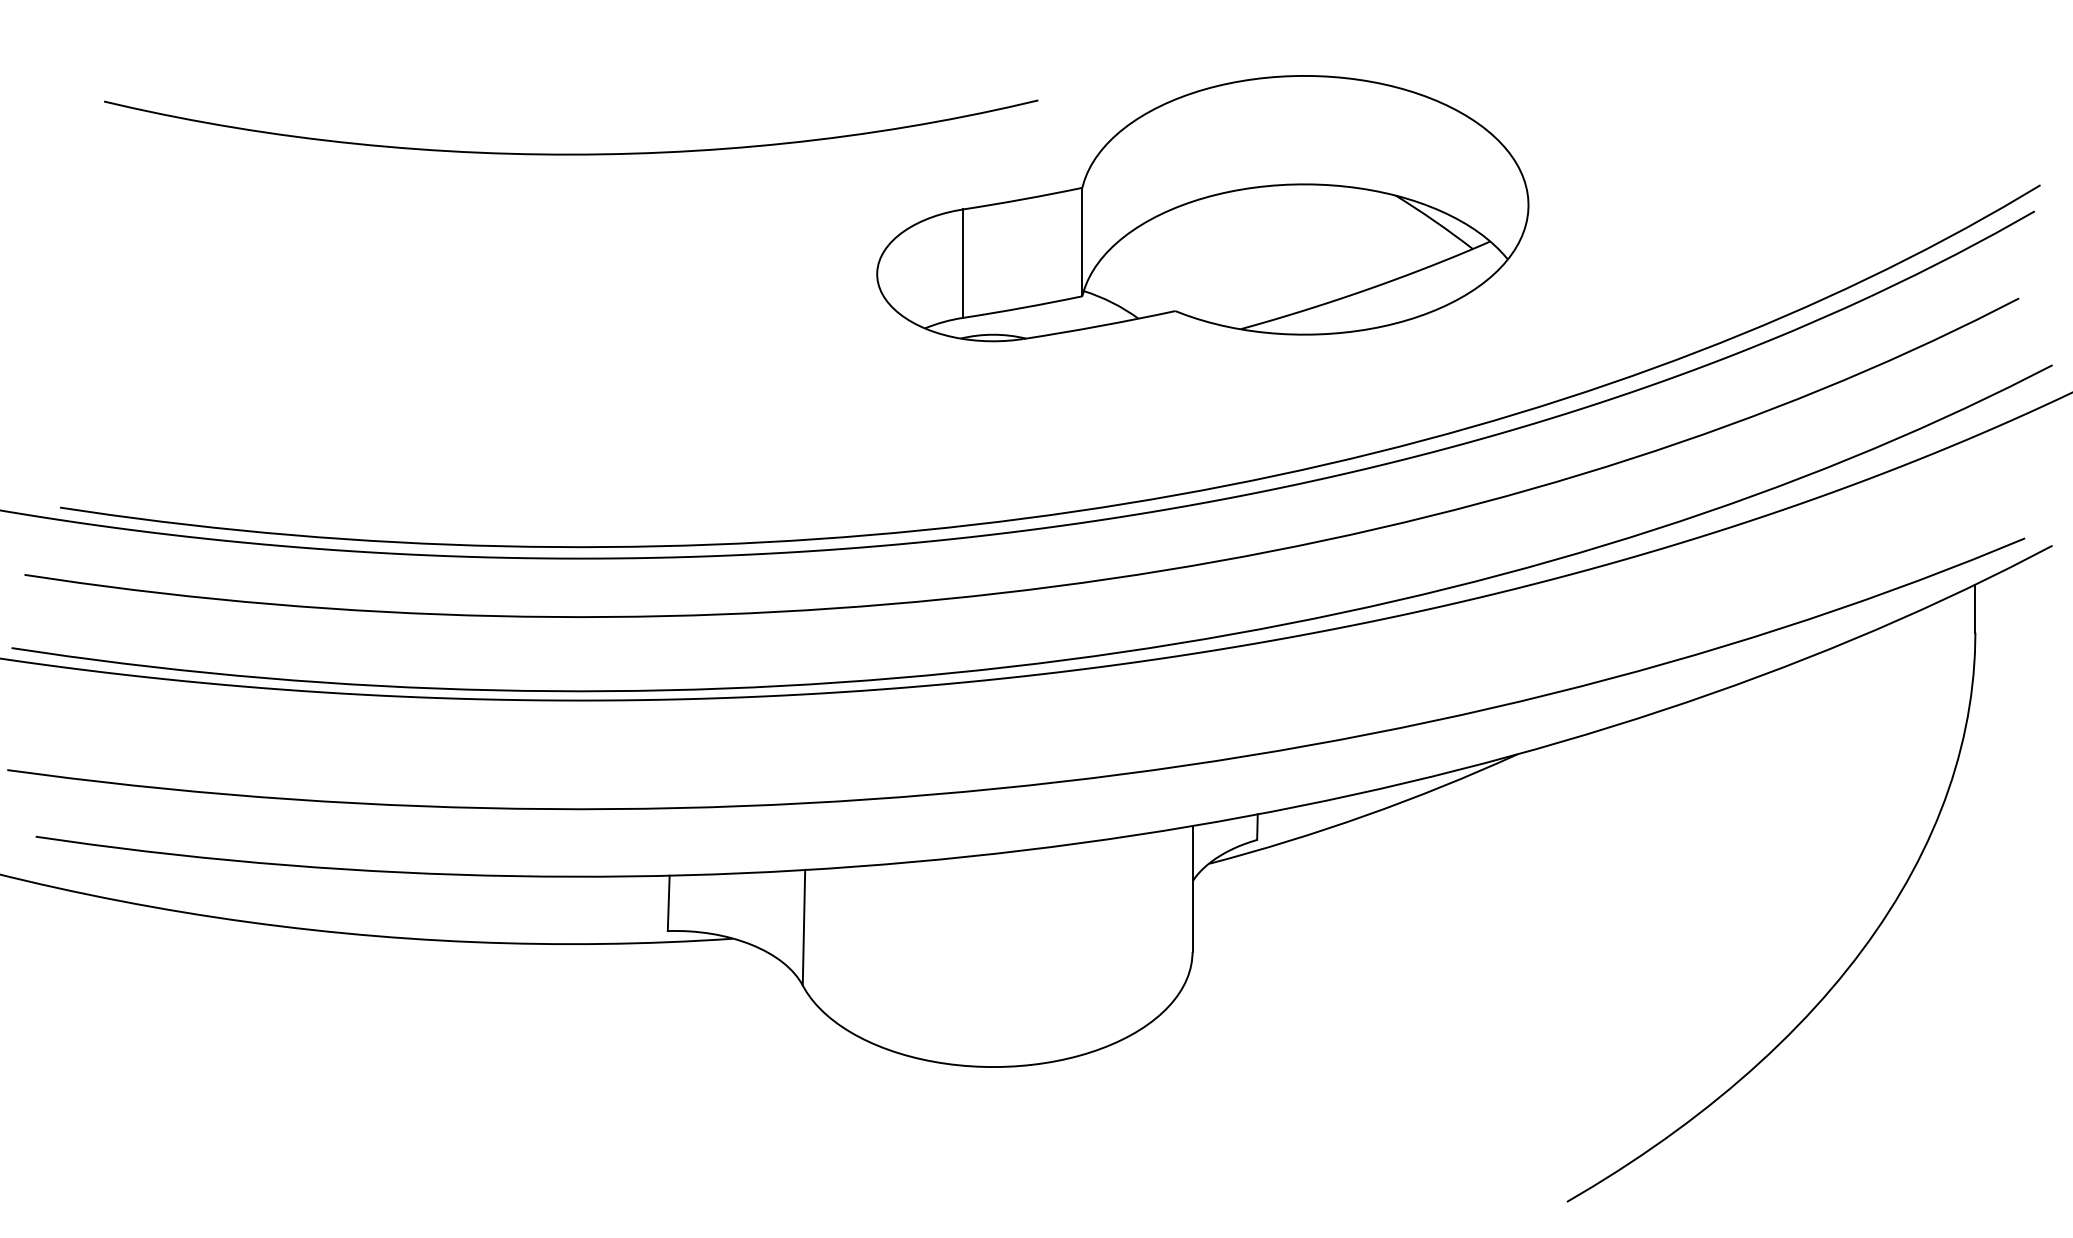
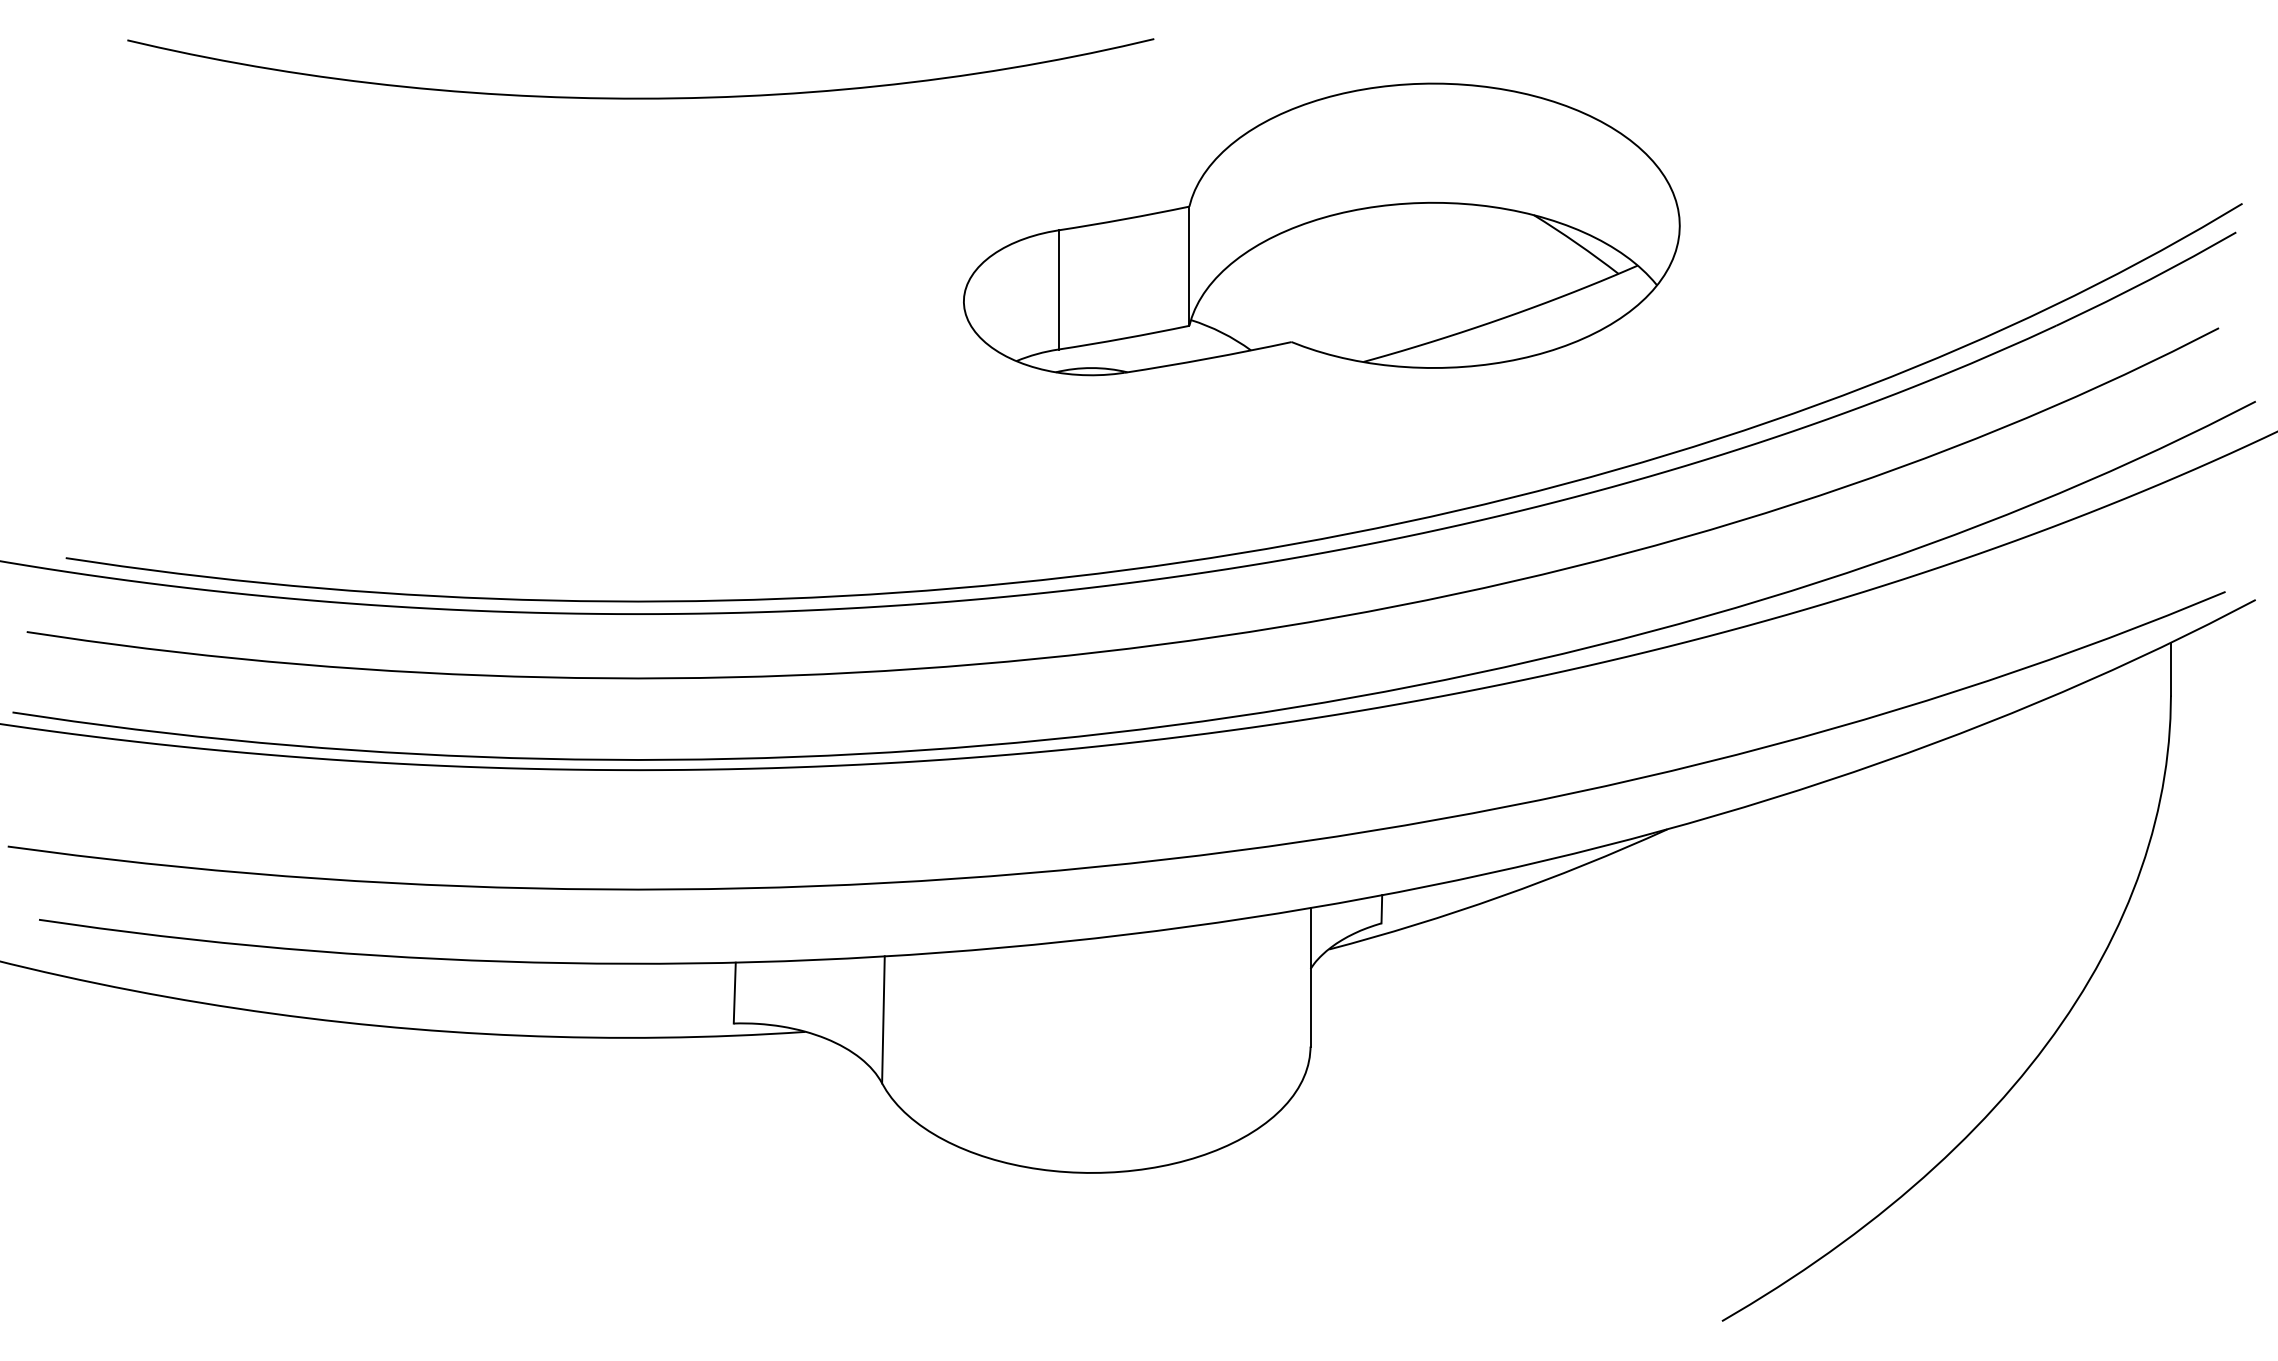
curve: (571, 153) -> (641, 97), moved

